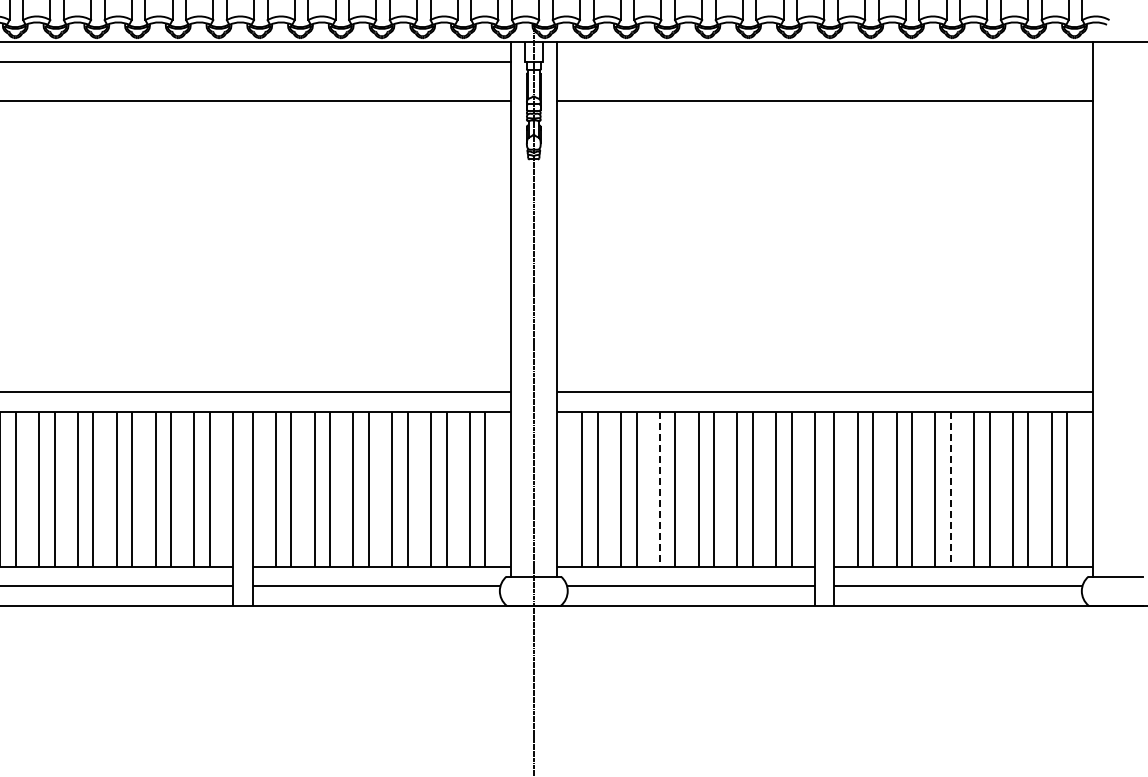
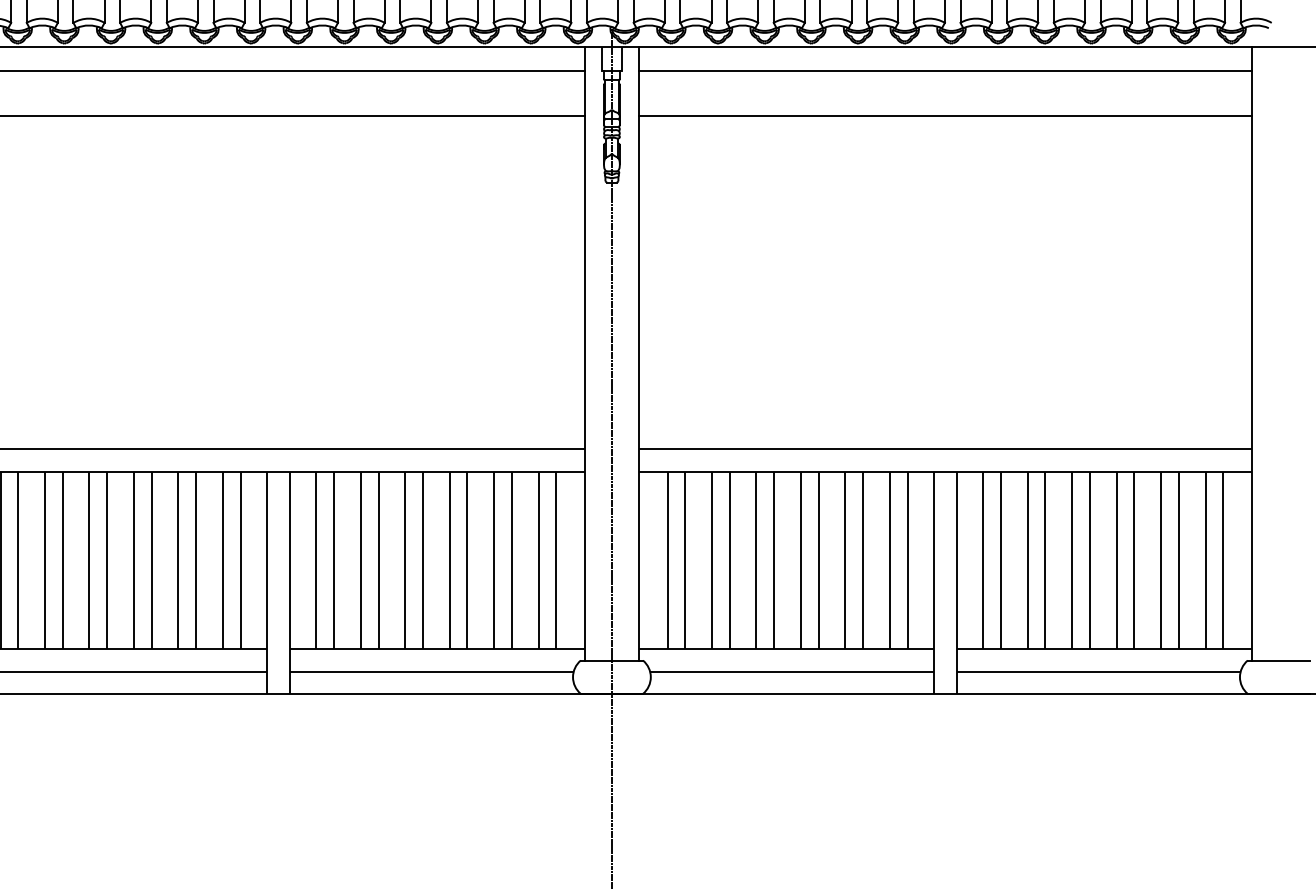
line: (824, 62) -> (945, 71), added
line: (659, 489) -> (755, 560), dashed -> solid
line: (950, 489) -> (1089, 560), dashed -> solid

